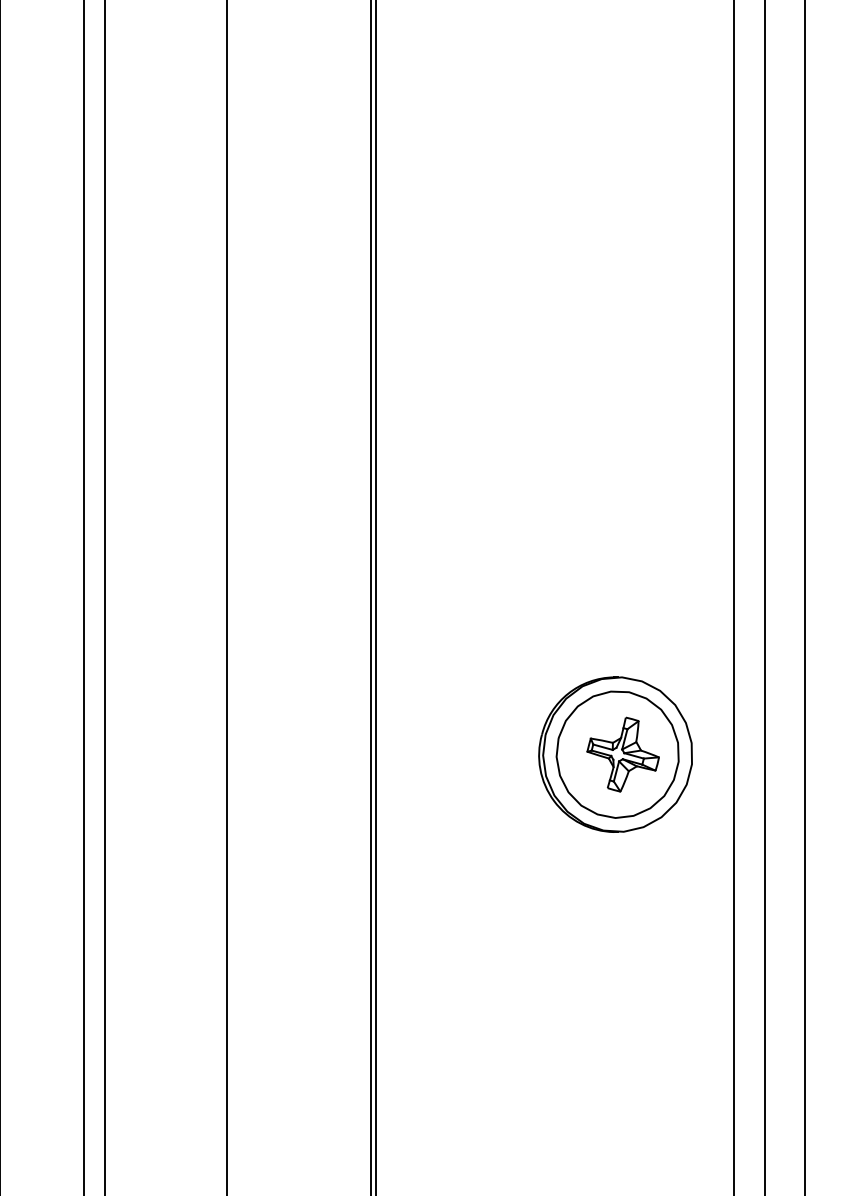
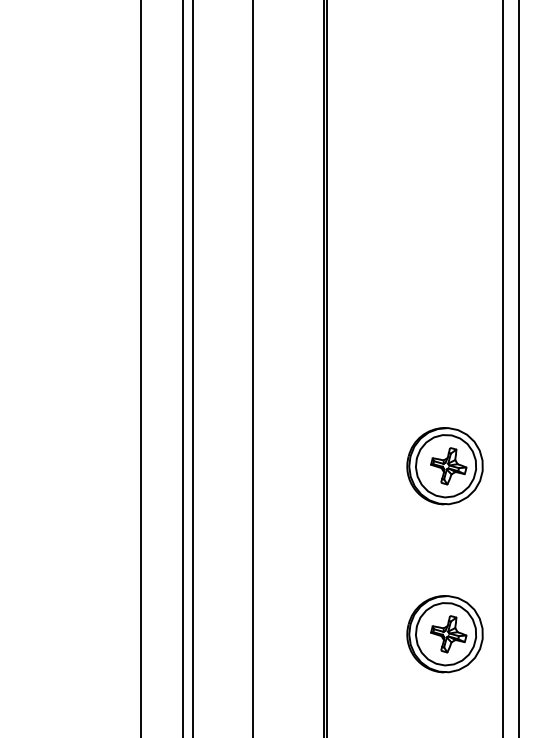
part: (614, 1095) -> (444, 634), added

